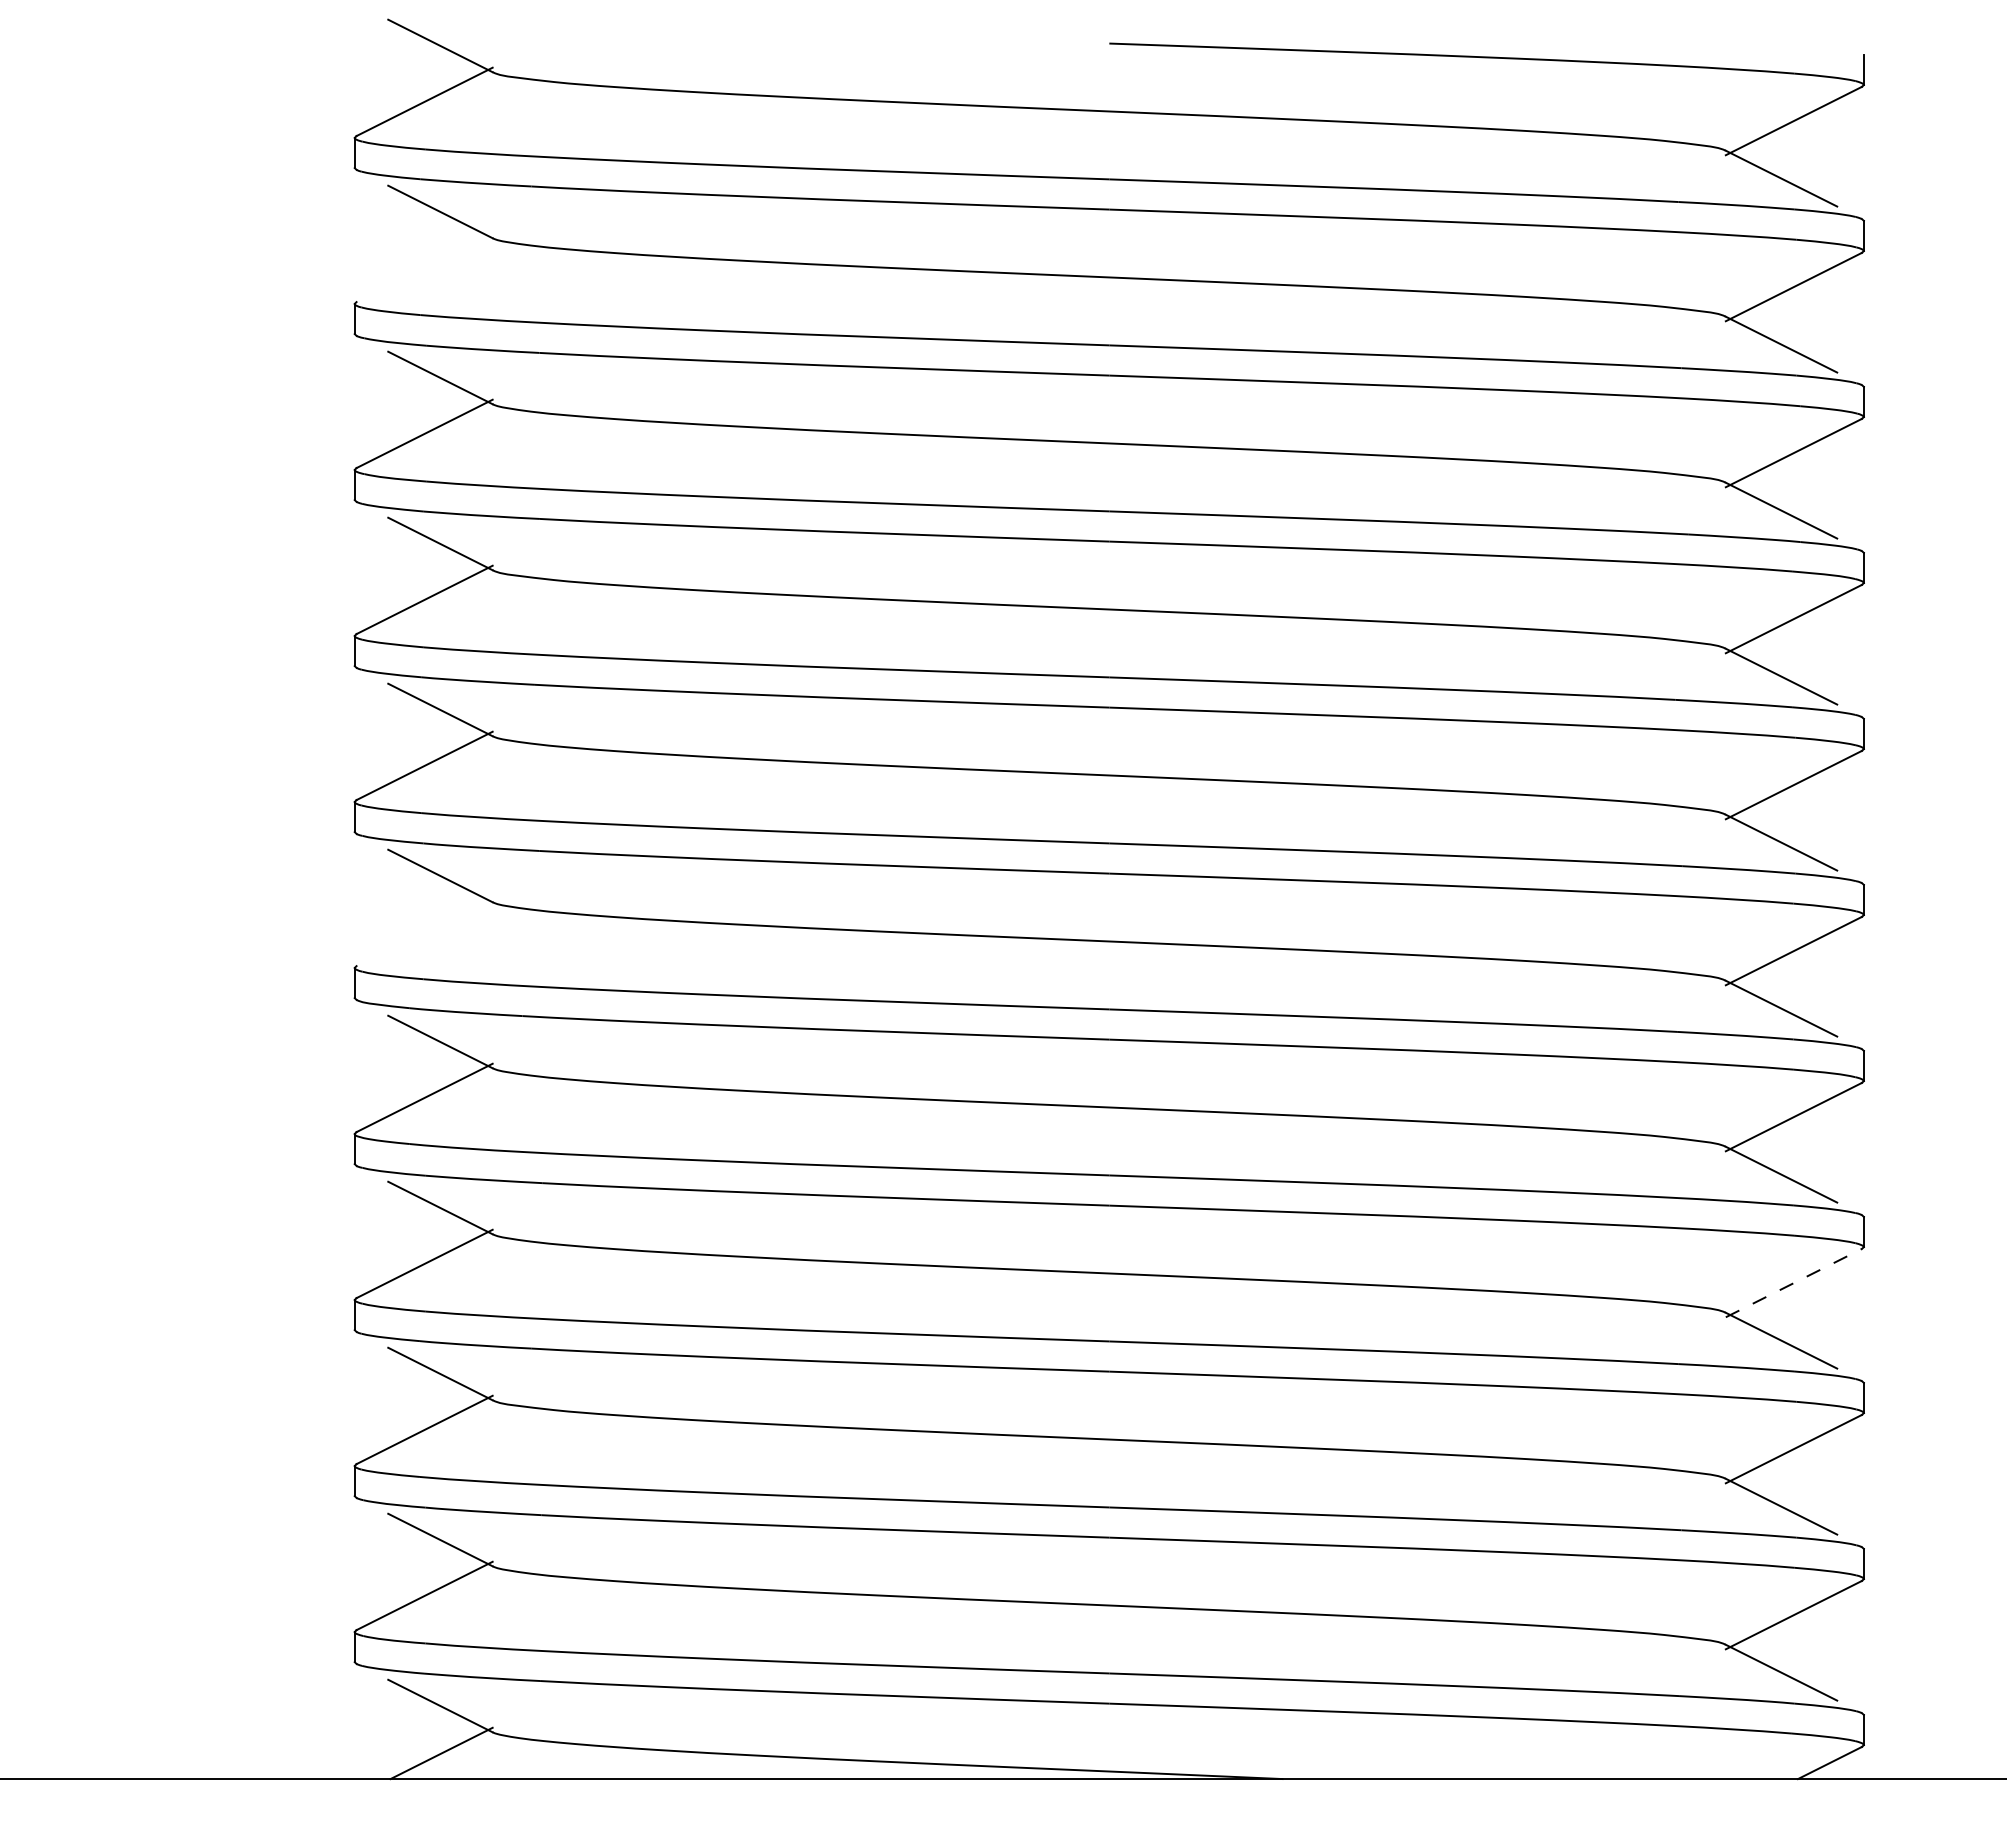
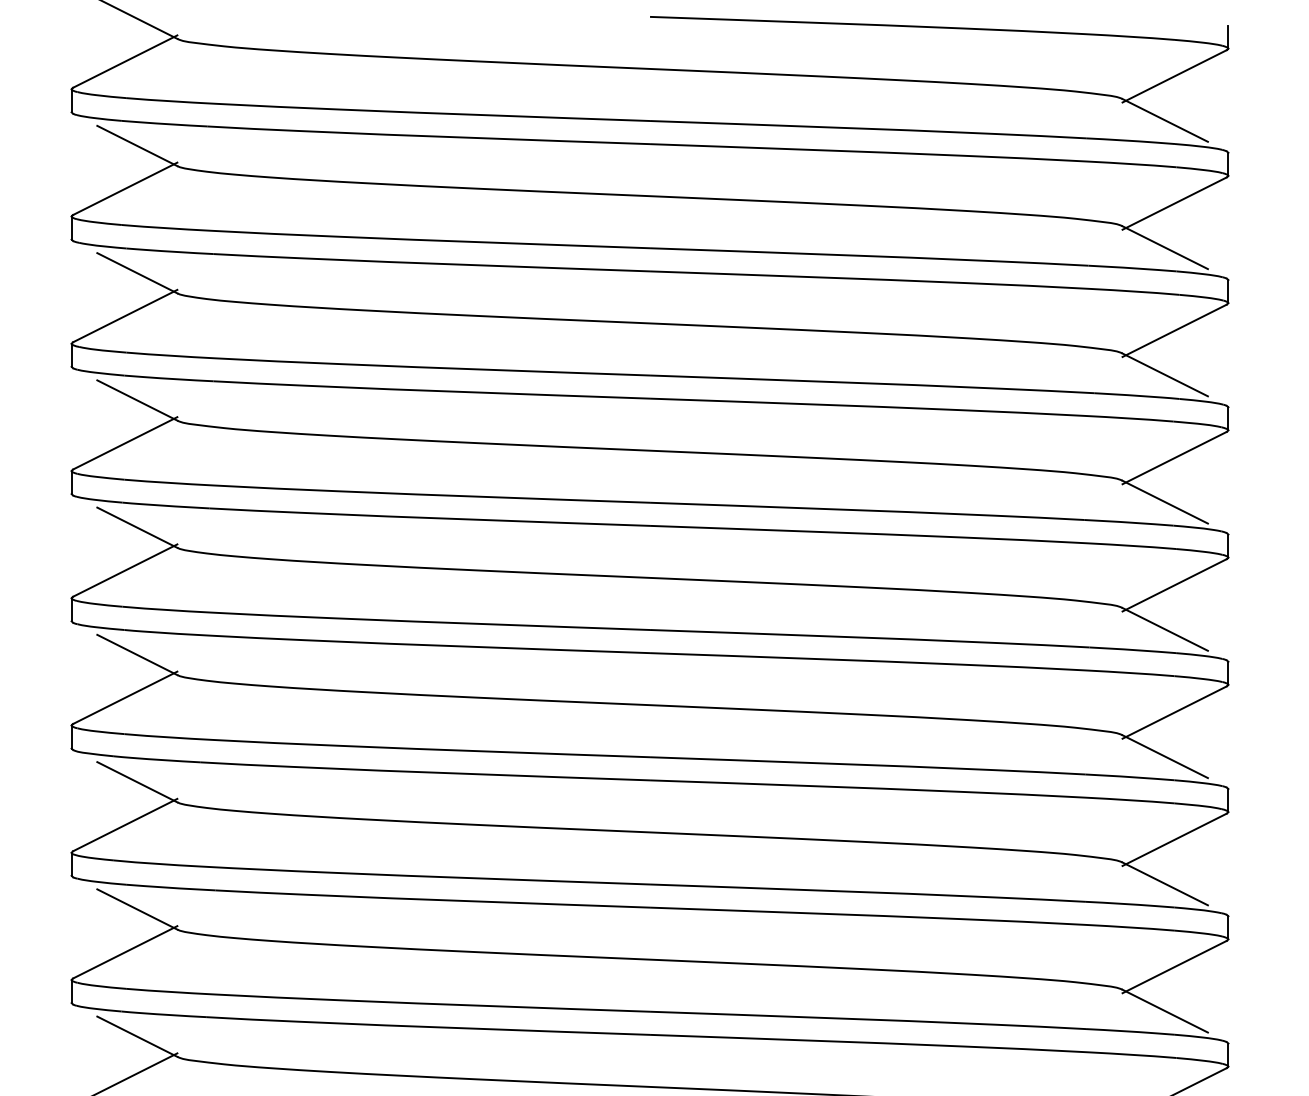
line: (424, 267) -> (125, 188), added
line: (424, 931) -> (125, 697), added
line: (1794, 1282) -> (1175, 966), dashed -> solid

